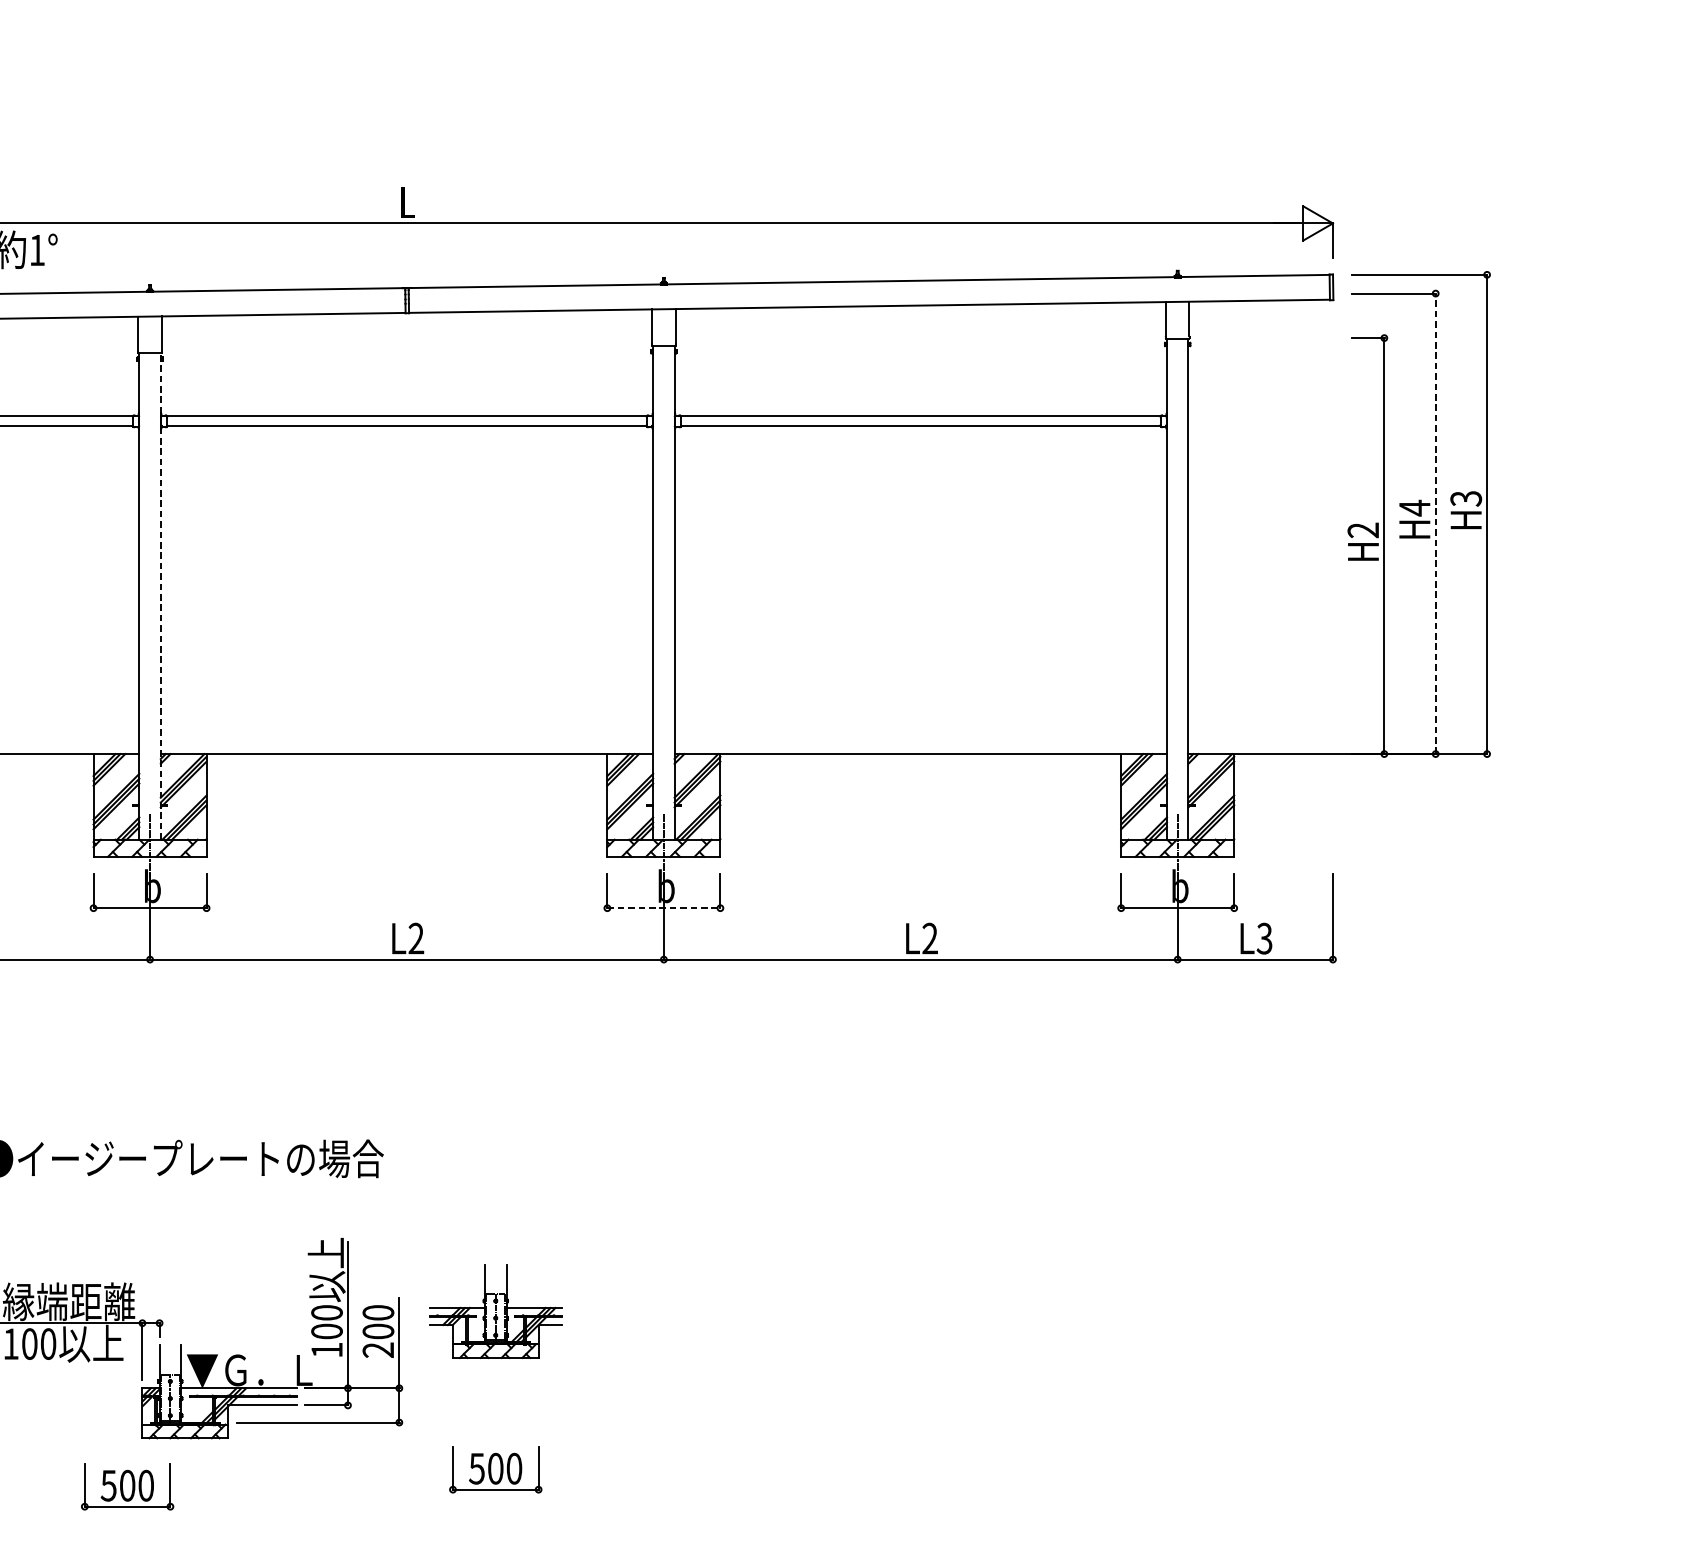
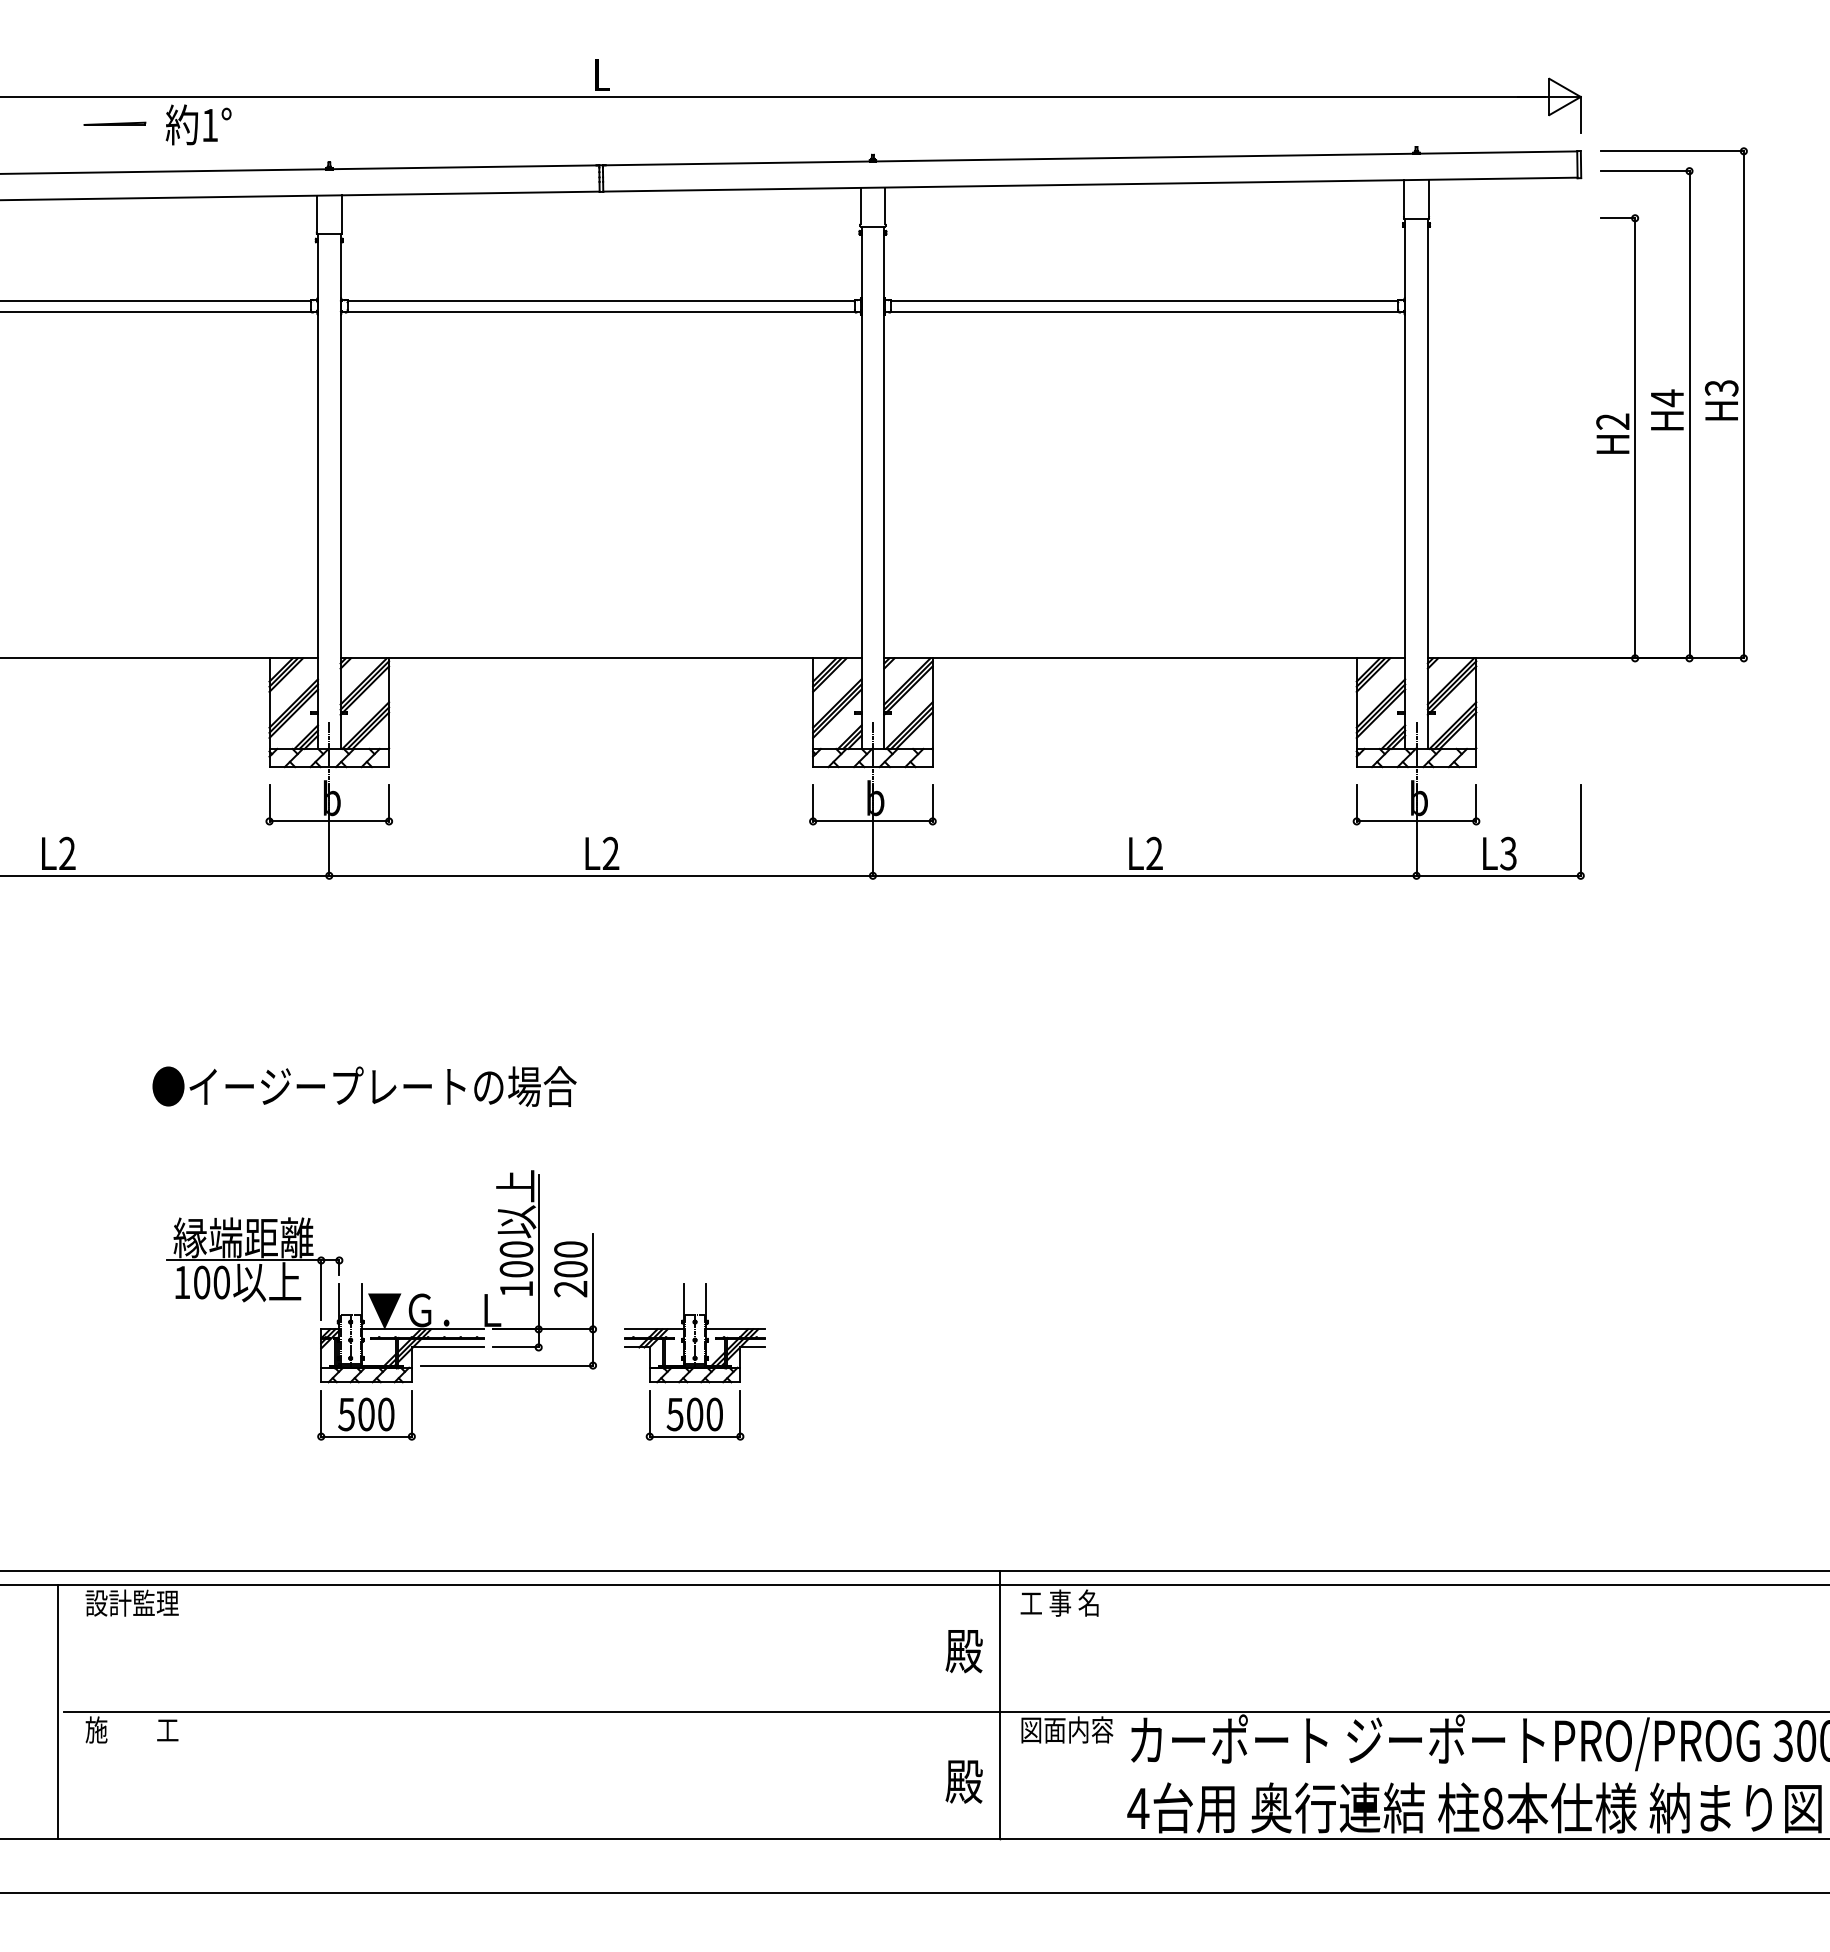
line: (1435, 523) -> (1689, 414), dashed -> solid
line: (160, 596) -> (340, 491), dashed -> solid
line: (663, 908) -> (872, 821), dashed -> solid
part: (495, 1311) -> (694, 1333), moved
part: (127, 1486) -> (366, 1415), moved

